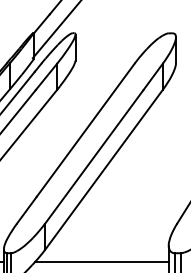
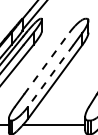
line: (87, 129) -> (47, 63), solid -> dashed
line: (93, 158) -> (50, 76), solid -> dashed

